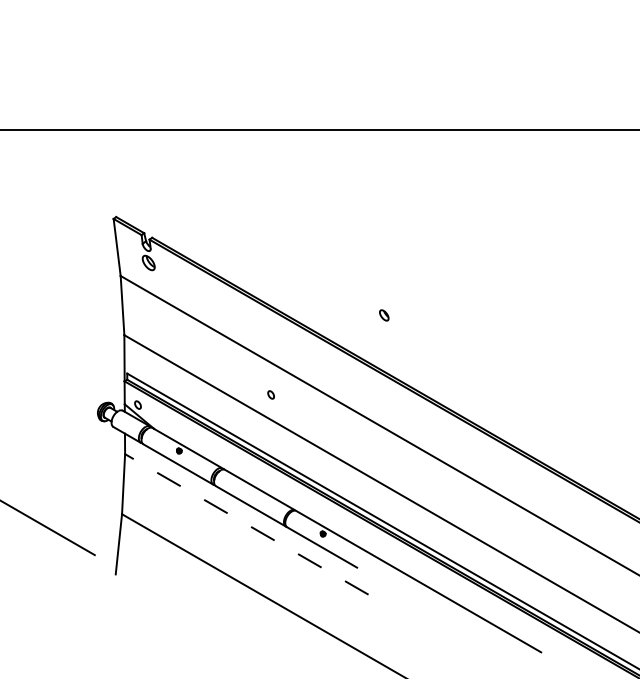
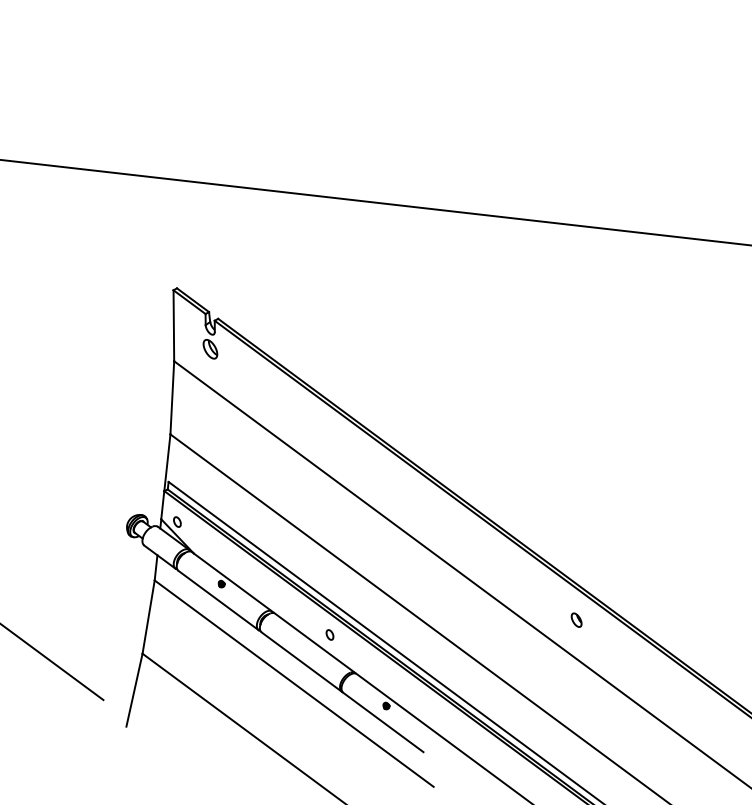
part: (384, 315) -> (576, 620), moved
part: (270, 394) -> (329, 634), moved
line: (246, 524) -> (293, 683), dashed -> solid

